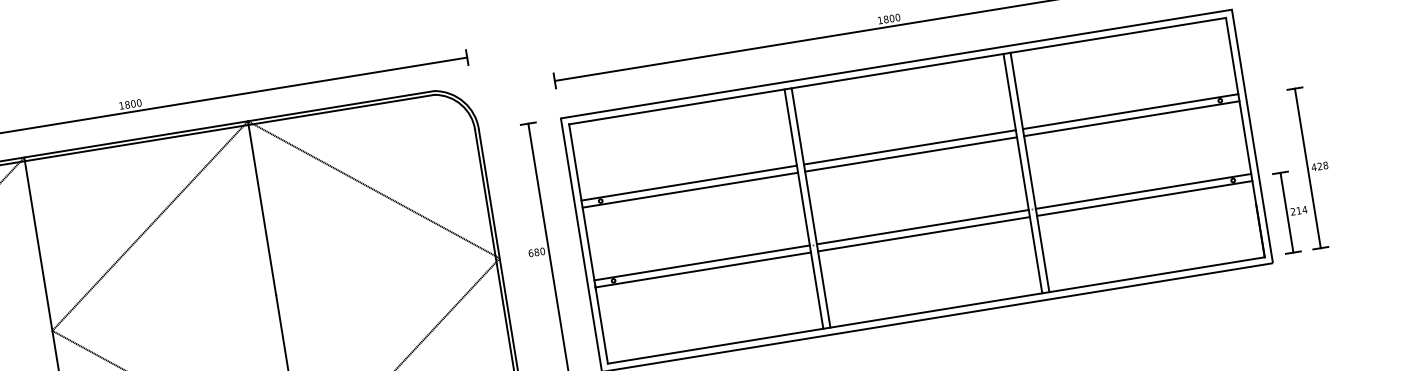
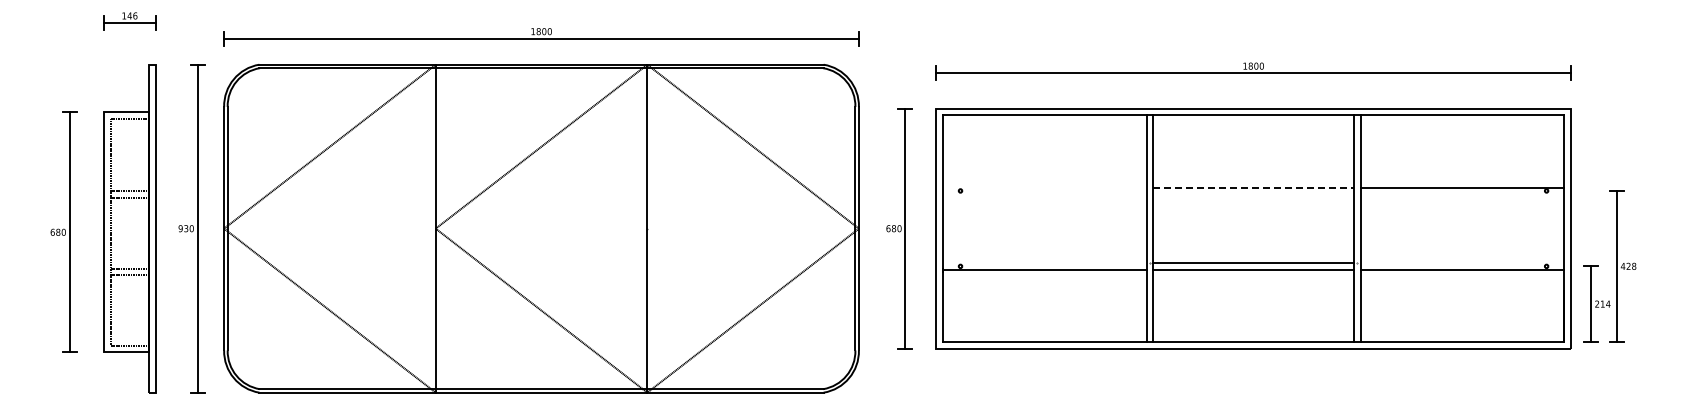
line: (1131, 118) -> (1462, 194), removed
line: (910, 147) -> (1254, 187), solid -> dashed
line: (911, 154) -> (1253, 194), removed
line: (688, 183) -> (1044, 187), removed
line: (690, 190) -> (1044, 194), removed
line: (1143, 191) -> (1462, 263), removed
line: (701, 263) -> (1044, 263), removed

